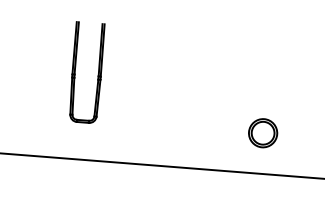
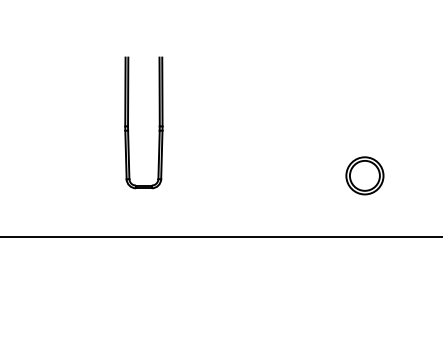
part: (262, 132) -> (364, 175), moved

